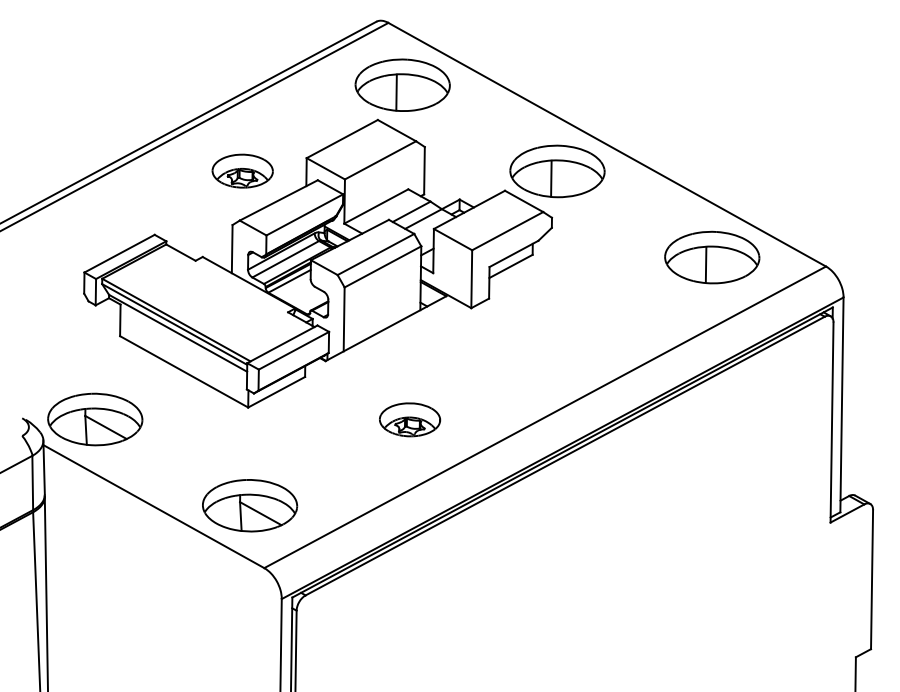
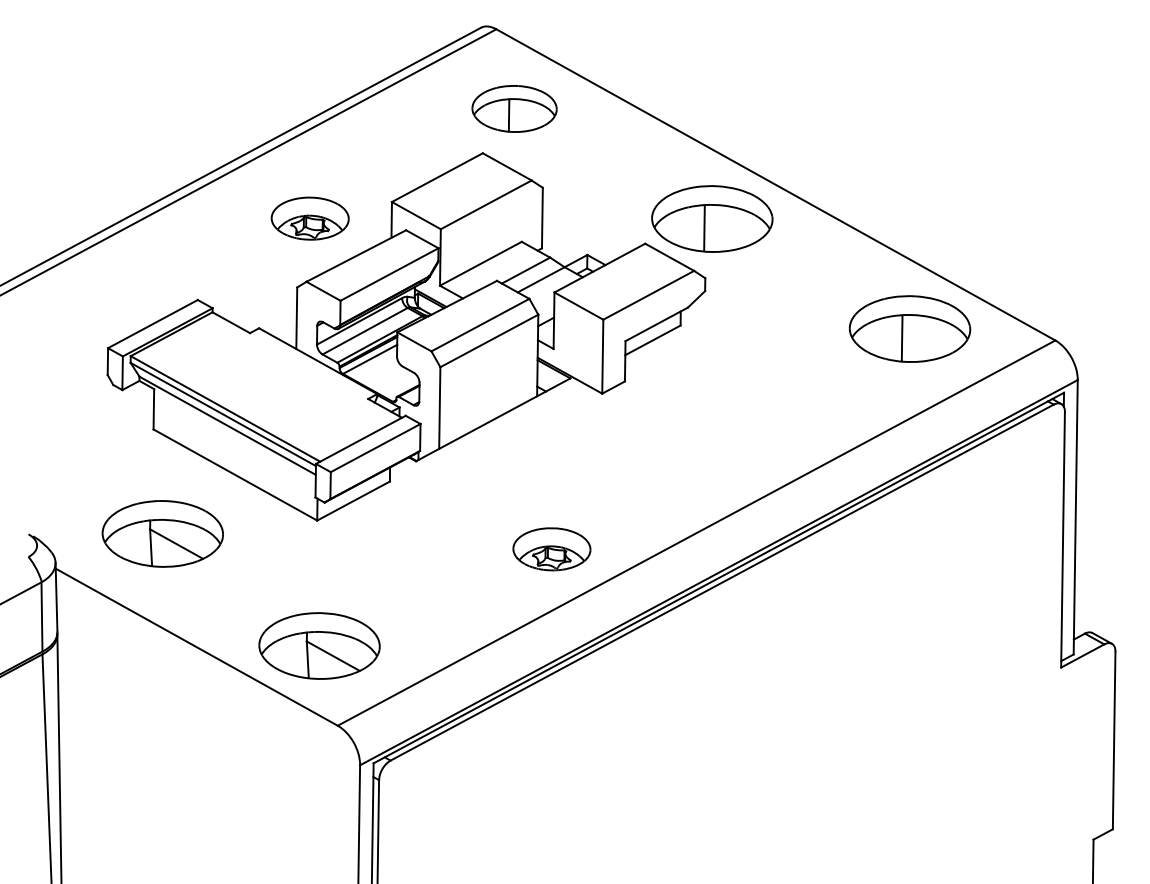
part: (402, 84) -> (514, 108), size x0.7
part: (95, 419) -> (162, 533), moved
part: (409, 419) -> (551, 549), moved

